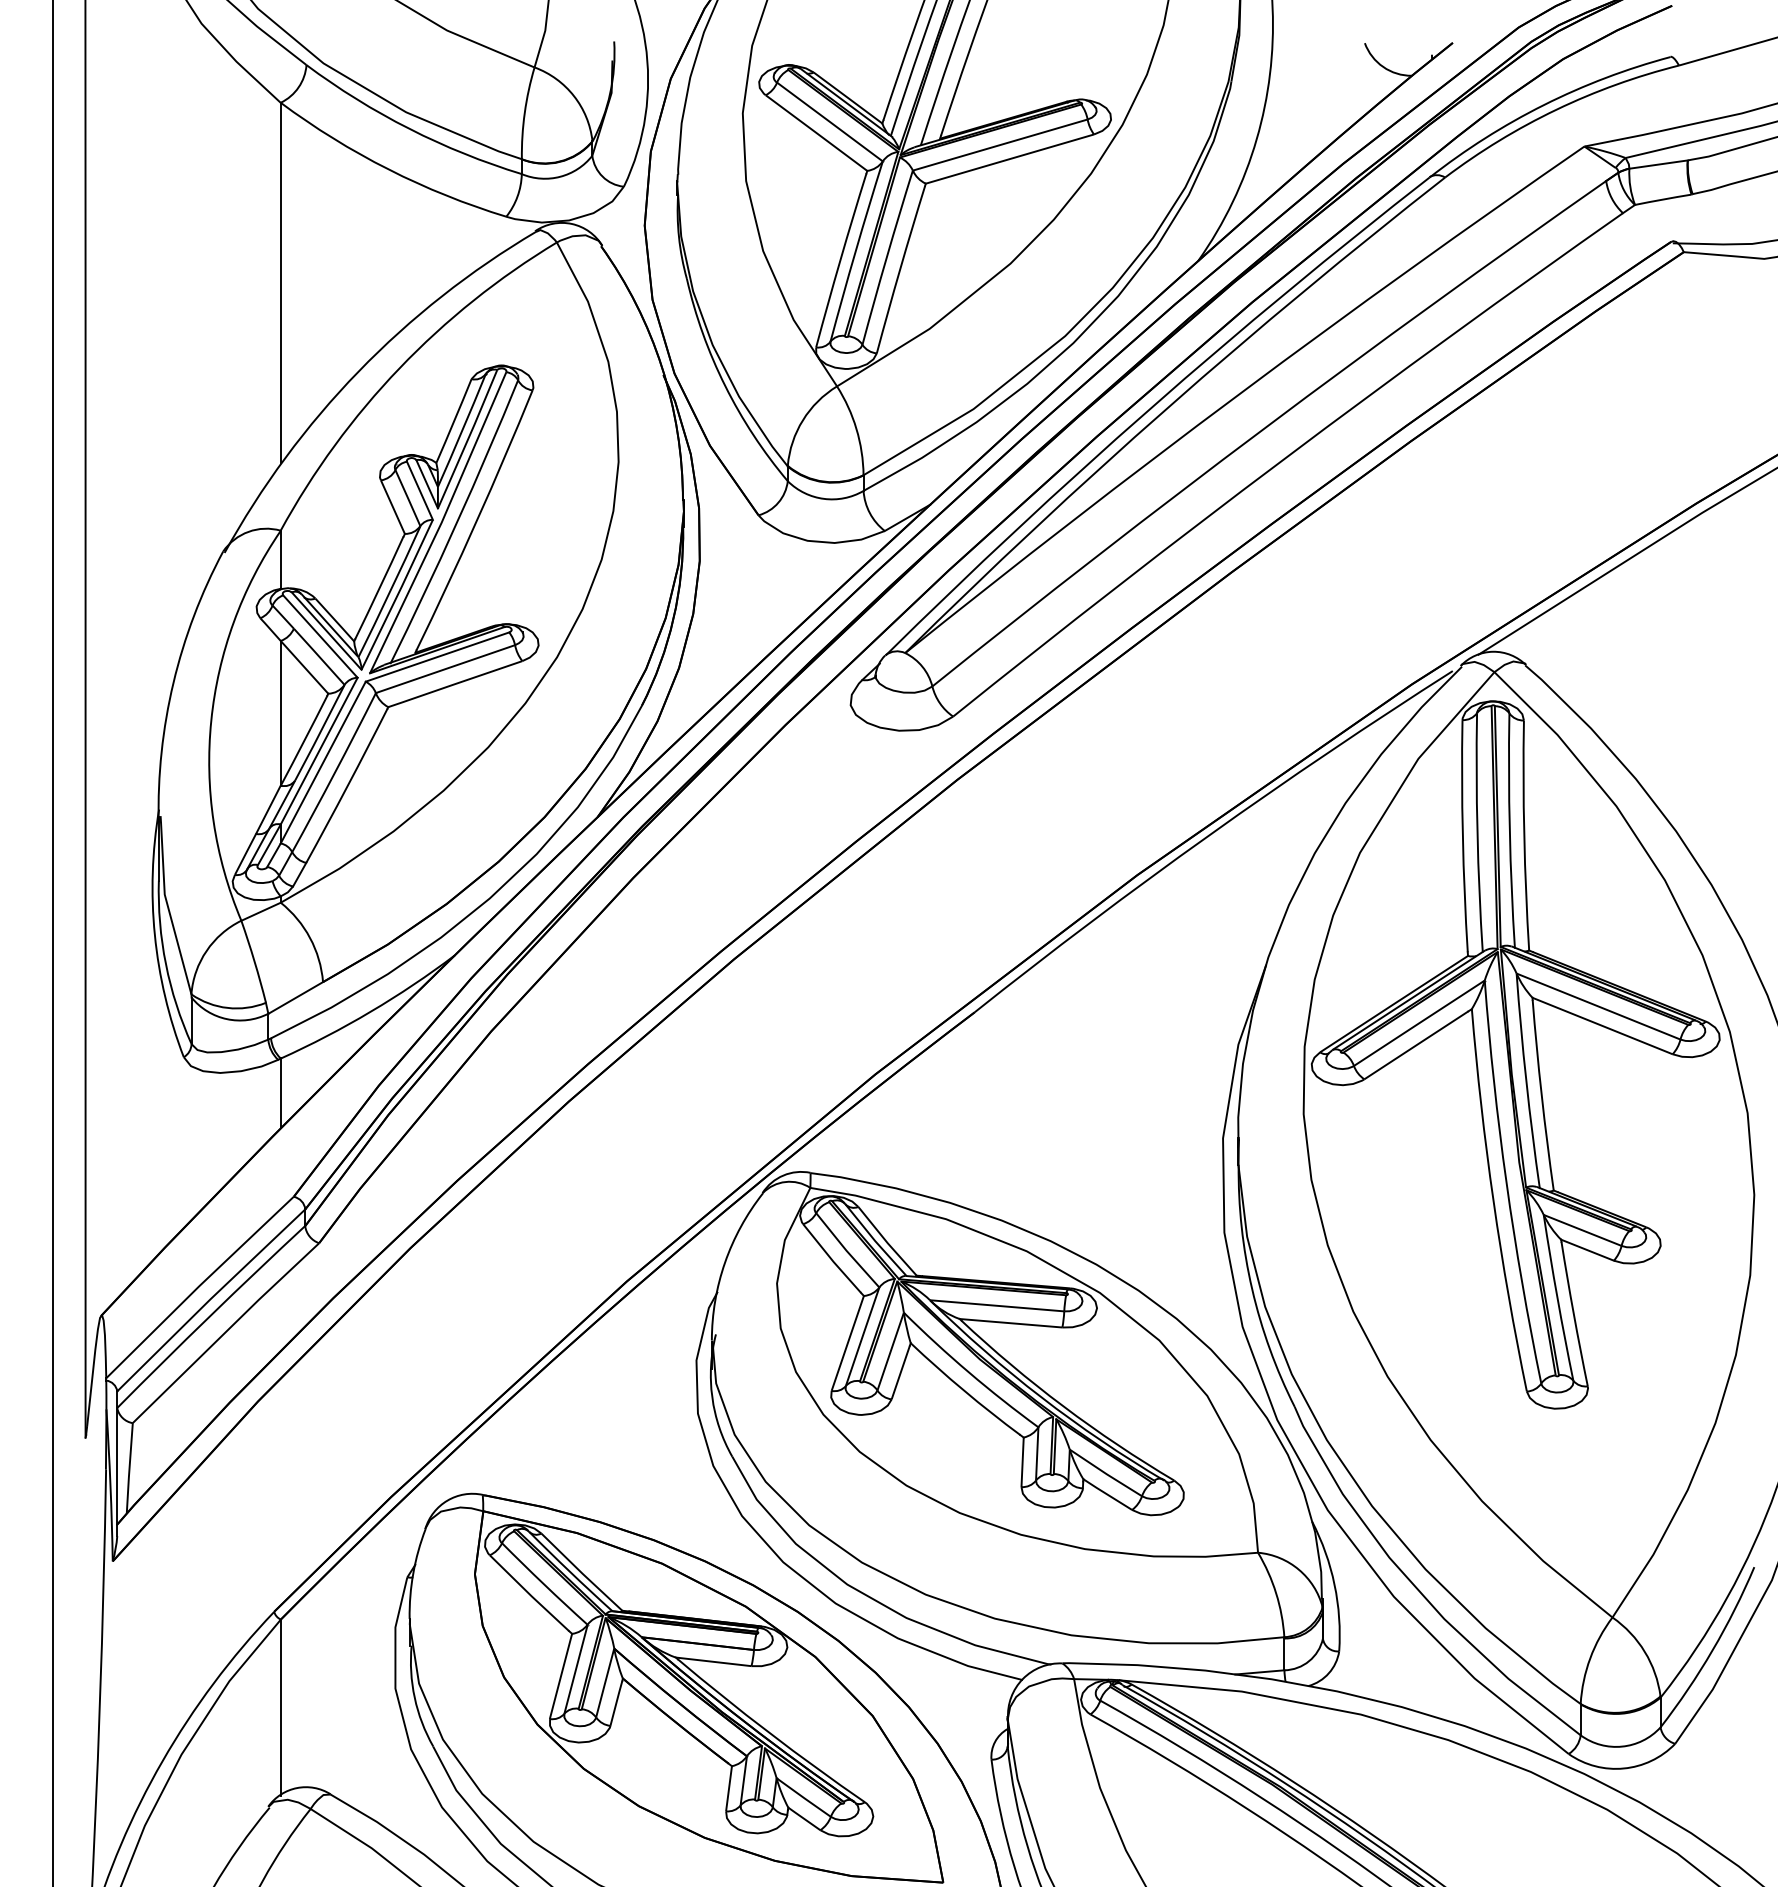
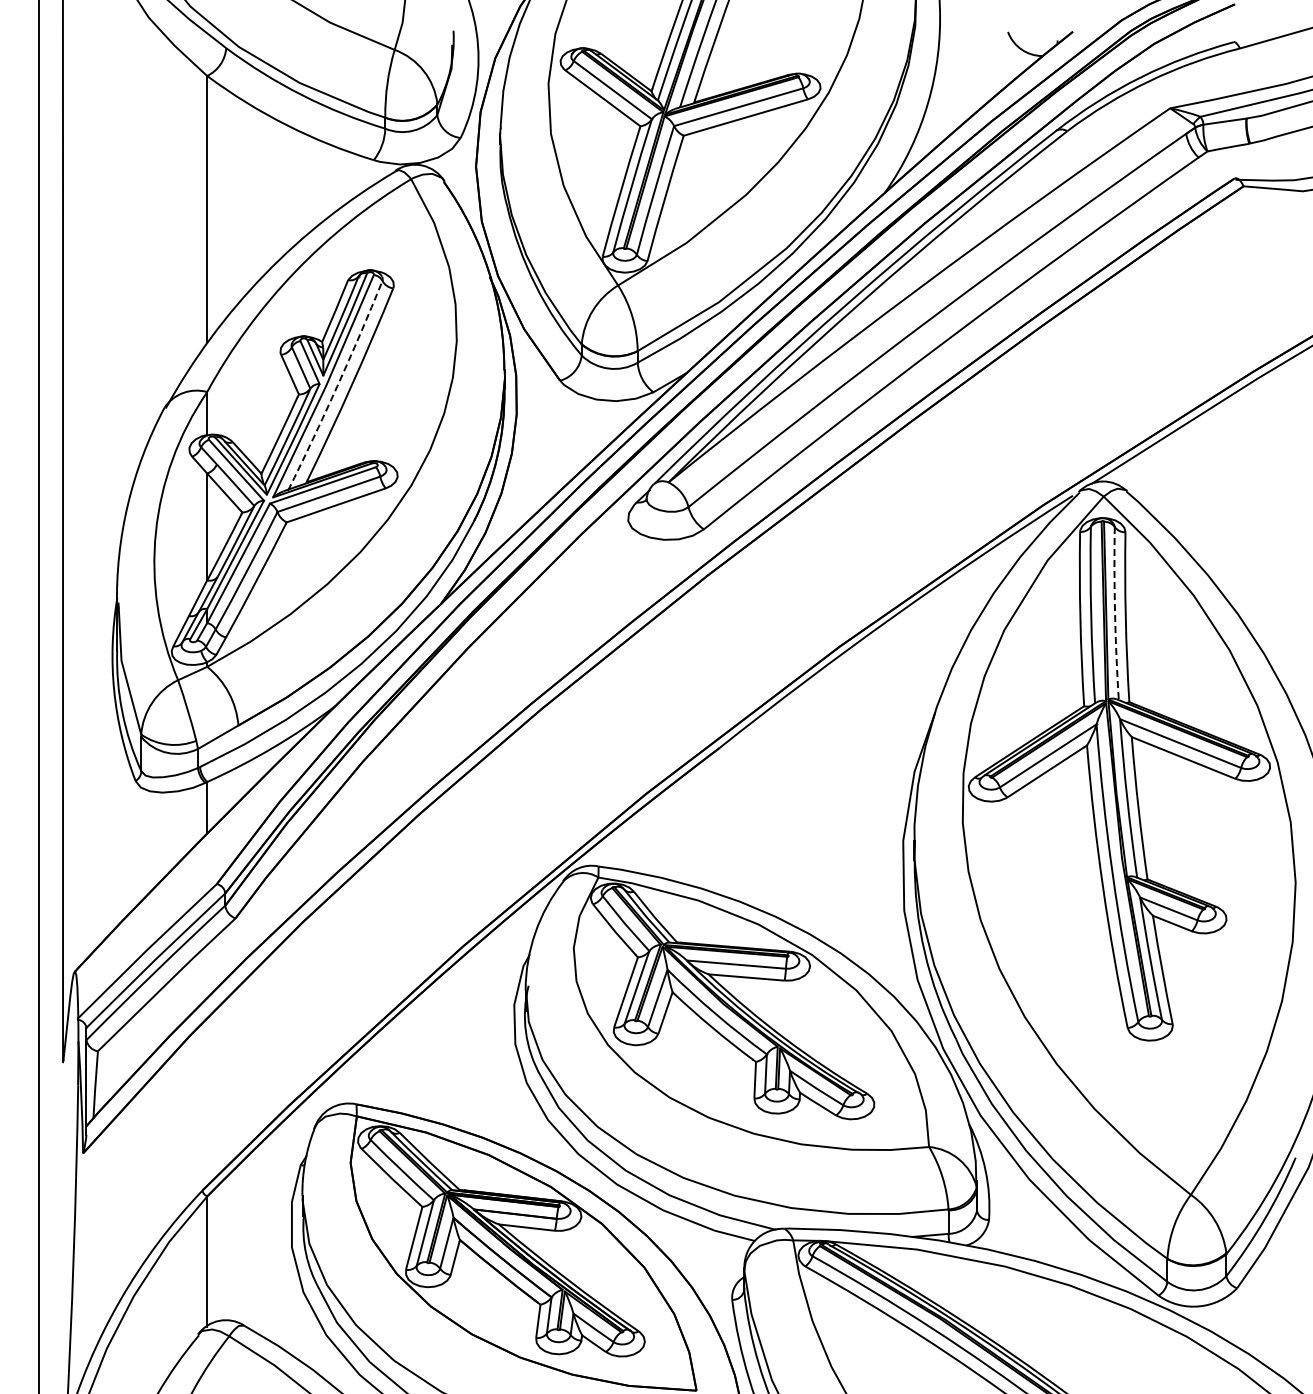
arc: (457, 523) -> (337, 386), solid -> dashed
arc: (1510, 831) -> (1115, 614), solid -> dashed

